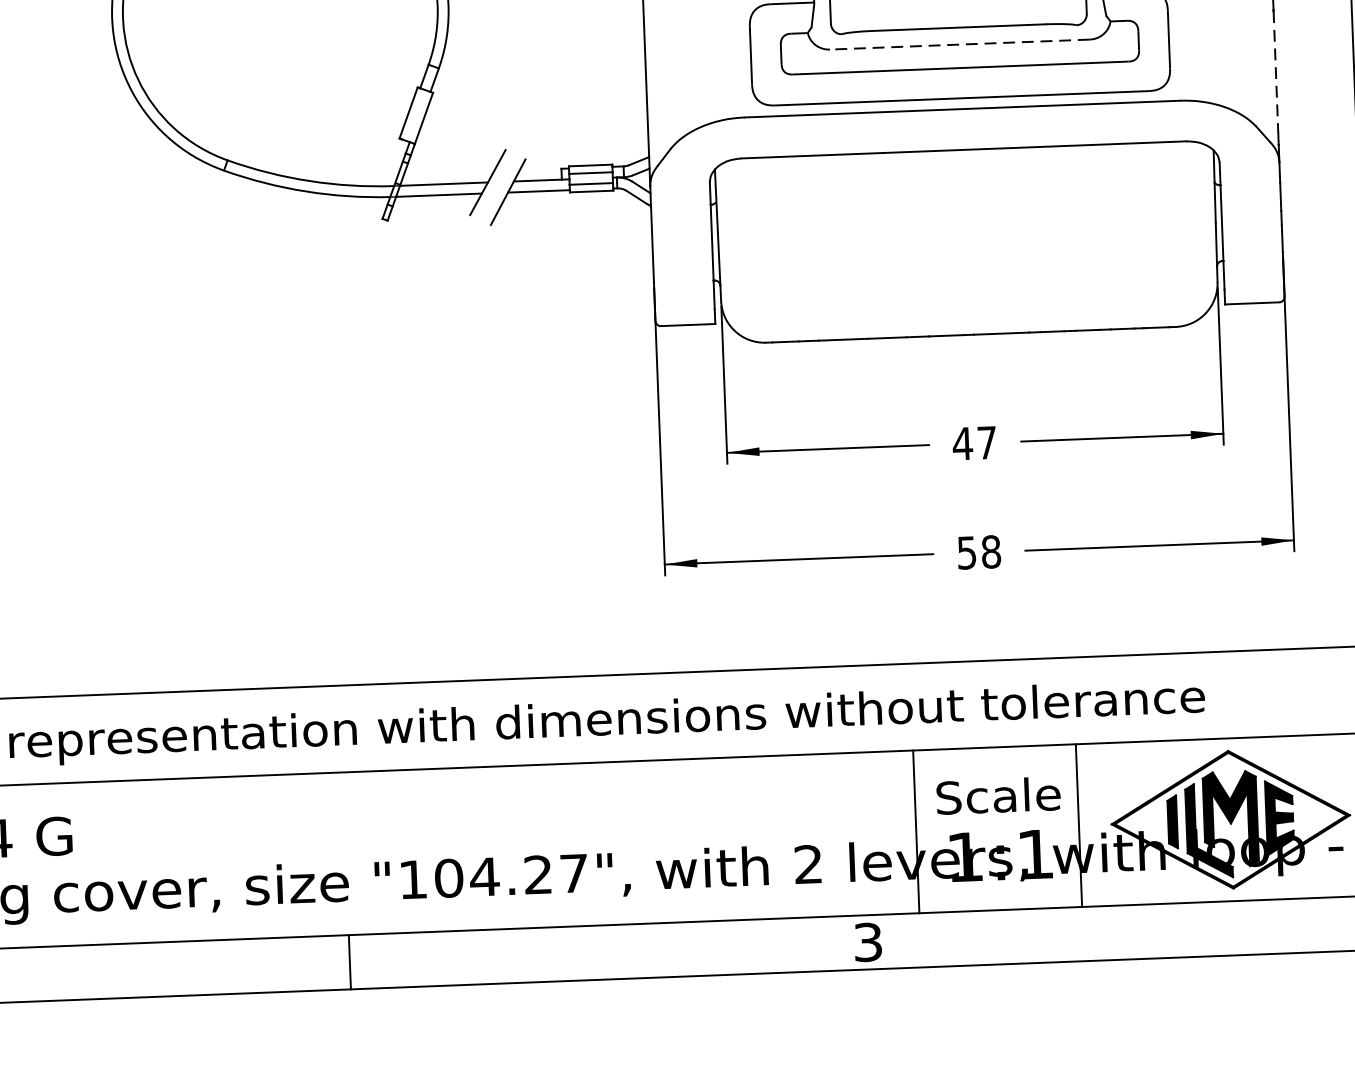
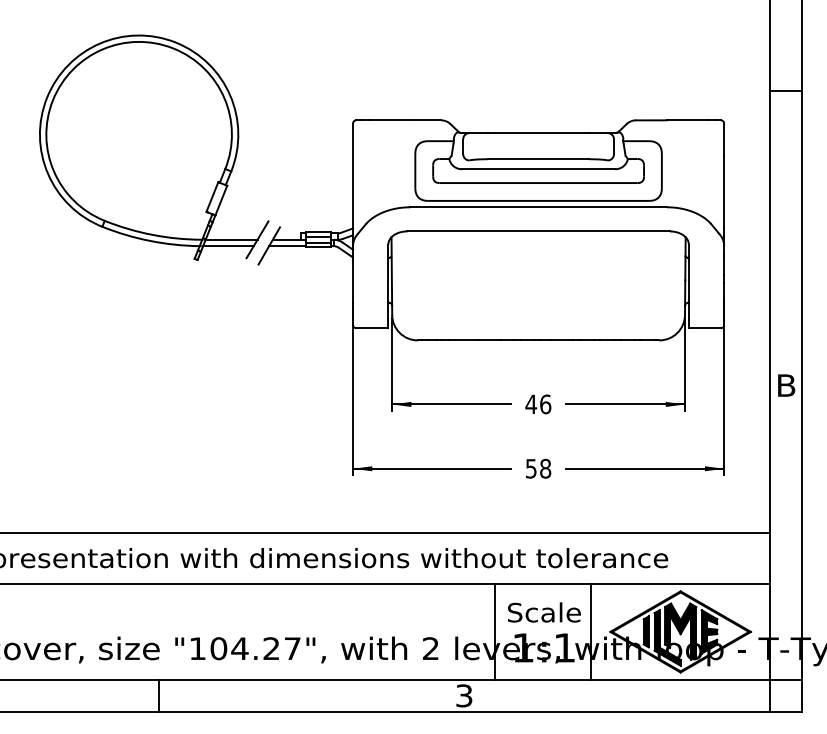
line: (959, 45) -> (538, 169), dashed -> solid
line: (1276, 71) -> (724, 192), dashed -> solid
text: (986, 443) -> (545, 404), 47 -> 46

